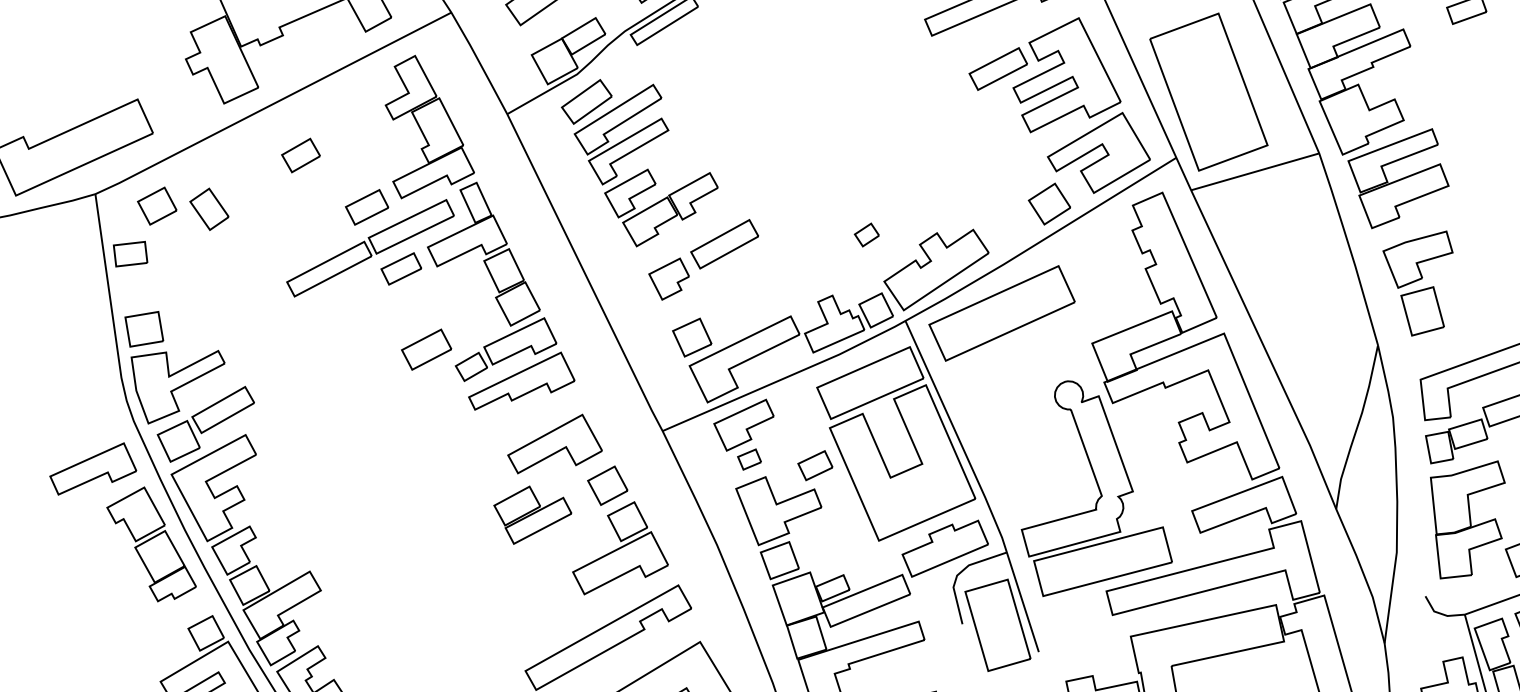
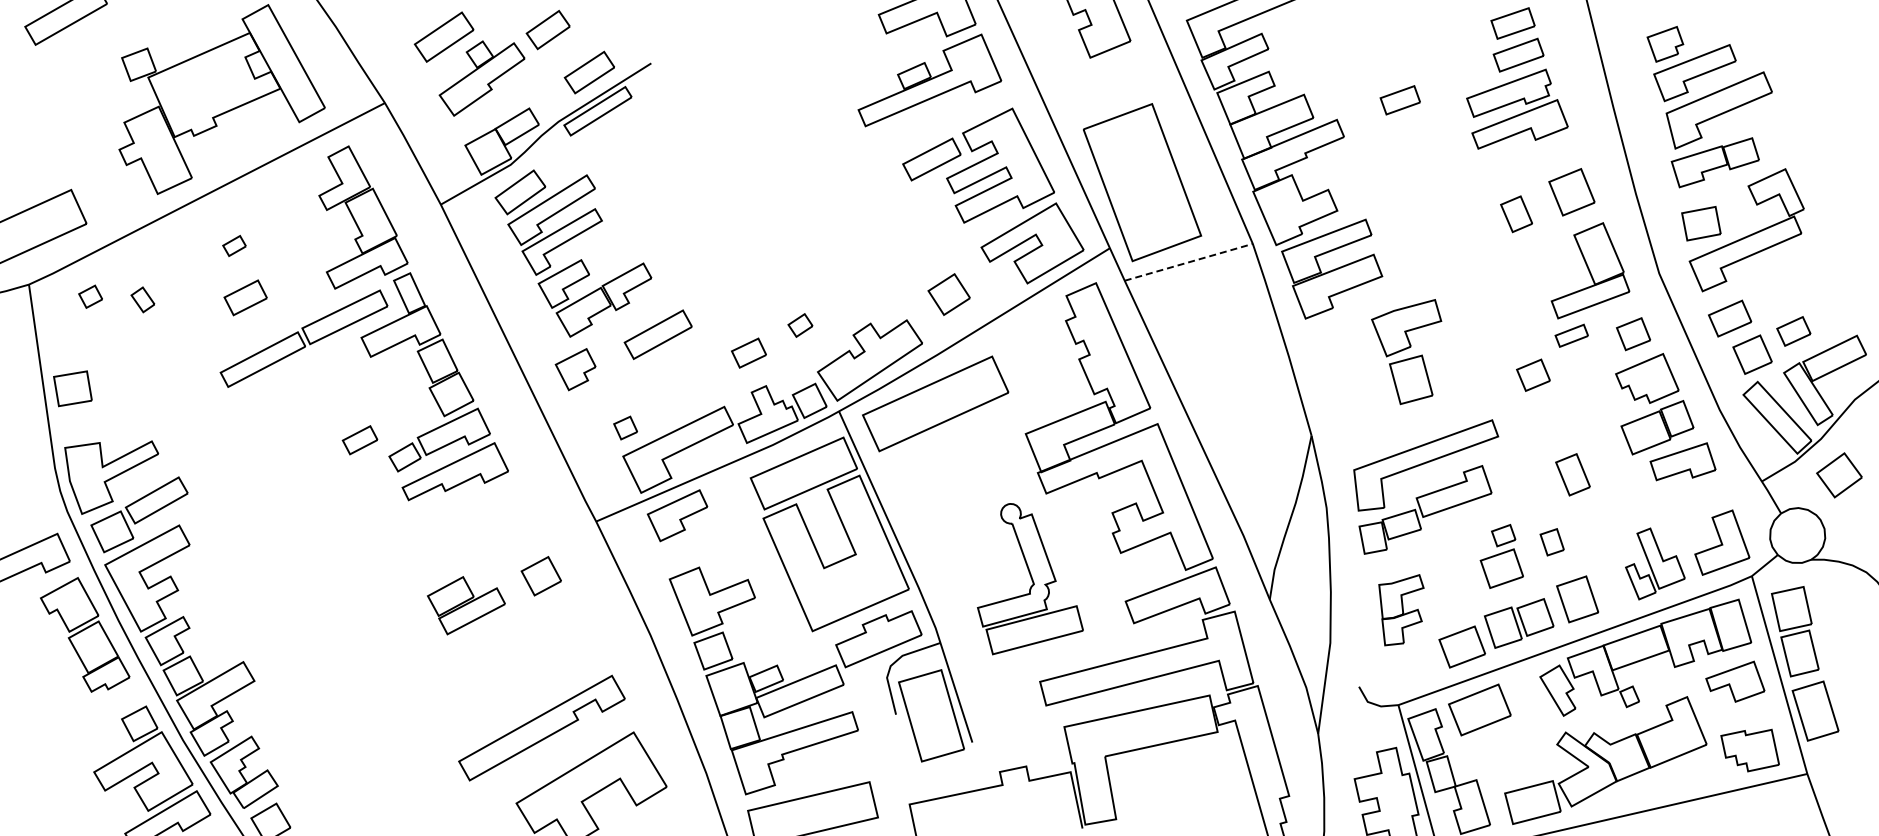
part: (300, 155) -> (234, 245), size x0.6
line: (1254, 172) -> (1188, 262), solid -> dashed
part: (1048, 204) -> (948, 294), moved
part: (156, 206) -> (90, 296), size x0.6
part: (366, 207) -> (245, 297), moved
part: (208, 209) -> (142, 299), size x0.6
part: (129, 254) -> (63, 344), removed
part: (400, 269) -> (334, 359), removed
part: (668, 279) -> (575, 369), moved
part: (1417, 284) -> (1406, 352), moved
part: (143, 329) -> (72, 388), moved
part: (691, 337) -> (625, 427), size x0.6
part: (425, 350) -> (359, 440), size x0.7
part: (554, 444) -> (488, 534), removed
part: (748, 459) -> (682, 549), removed
part: (814, 465) -> (748, 352), moved
part: (1096, 488) -> (1030, 578), size x0.7
part: (1467, 519) -> (1401, 609), size x0.6
part: (619, 548) -> (553, 638), removed

